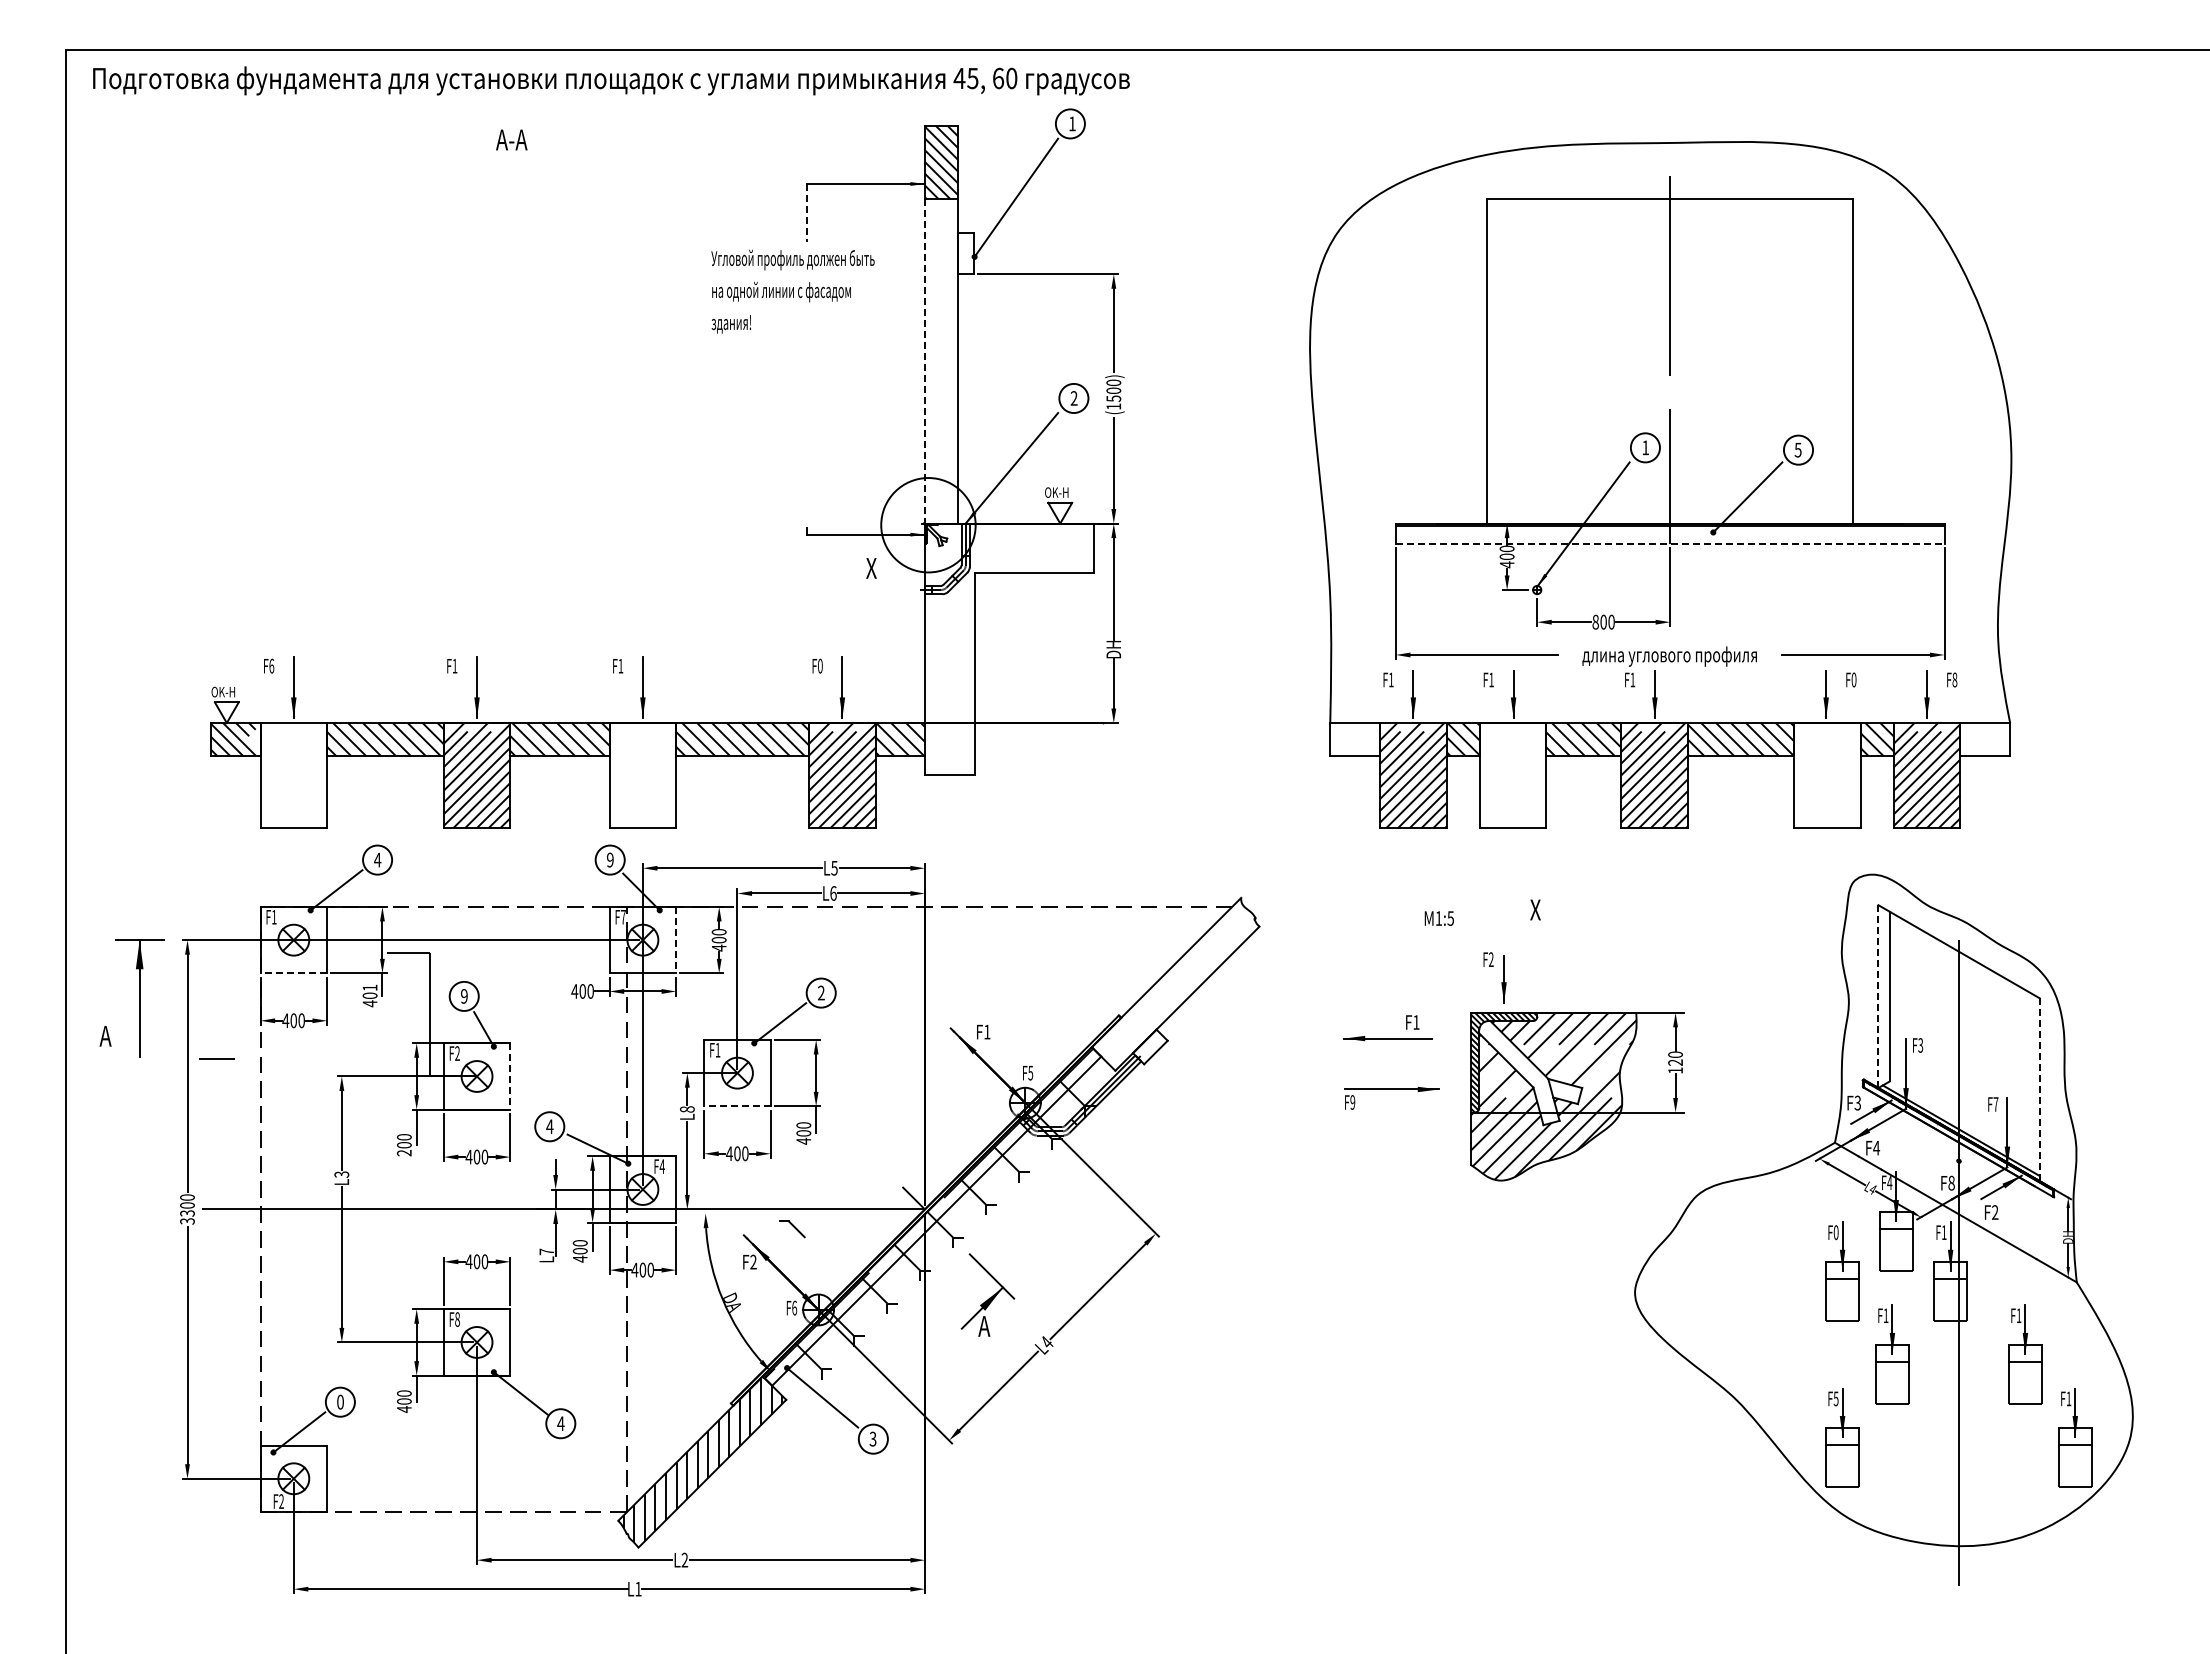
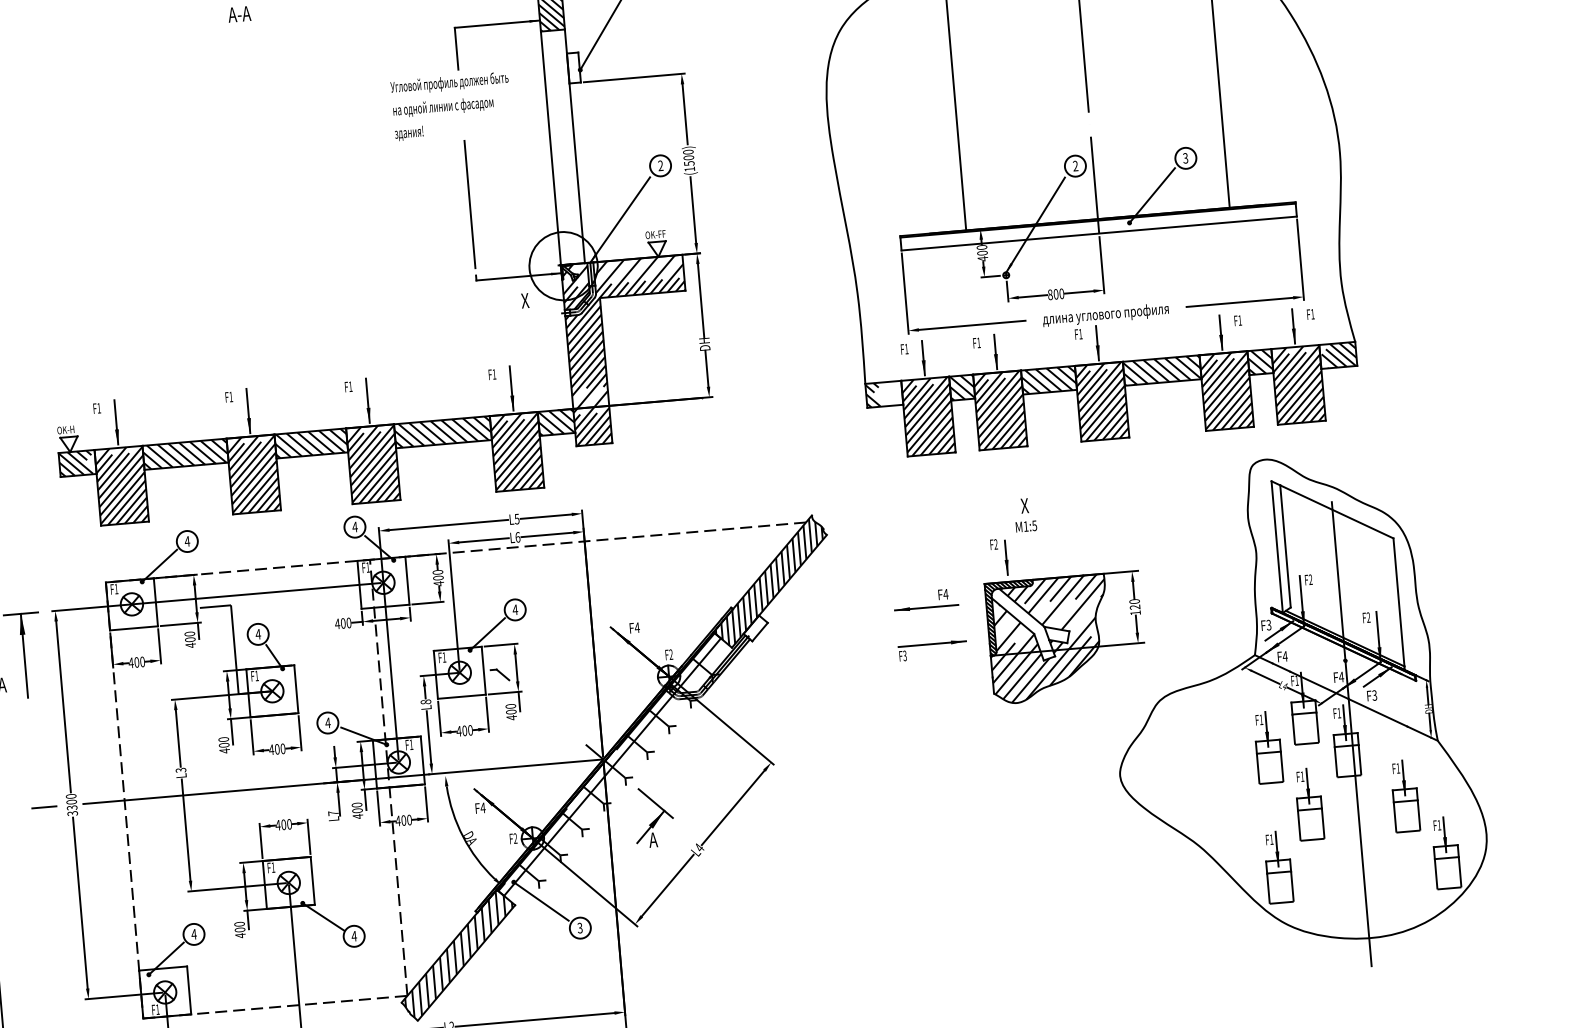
line: (806, 213) -> (456, 49), dashed -> solid
line: (924, 361) -> (550, 148), dashed -> solid
line: (806, 428) -> (469, 204), added
text: (1645, 447) -> (1075, 165), 1 -> 2
text: (1798, 449) -> (1185, 157), 5 -> 3
text: (1068, 492) -> (662, 233), OK-H -> OK-FF
line: (1670, 543) -> (1099, 233), dashed -> solid
hatch: (942, 554) -> (575, 286), added
hatch: (1008, 648) -> (628, 350), added
text: (271, 665) -> (98, 407), F6 -> F1
text: (820, 665) -> (494, 373), F0 -> F1
text: (1853, 679) -> (1239, 320), F0 -> F1
text: (1954, 679) -> (1312, 313), F8 -> F1
hatch: (1339, 739) -> (873, 395), added
hatch: (1986, 739) -> (1339, 355), added
hatch: (293, 775) -> (121, 485), added
hatch: (642, 775) -> (373, 464), added
hatch: (1512, 775) -> (999, 410), added
hatch: (1827, 775) -> (1226, 390), added
text: (610, 859) -> (355, 526), 9 -> 4
text: (623, 917) -> (368, 567), F7 -> F1
text: (1438, 918) -> (1025, 526), moved
line: (676, 940) -> (407, 580), dashed -> solid
line: (293, 973) -> (133, 628), dashed -> solid
hatch: (1174, 984) -> (769, 581), added
text: (369, 987) -> (189, 633), 401 -> 400
text: (821, 992) -> (515, 609), 2 -> 4
text: (464, 996) -> (258, 634), 9 -> 4
line: (1878, 997) -> (1277, 547), dashed -> solid
text: (1415, 1022) -> (945, 594), F1 -> F4
text: (986, 1031) -> (636, 627), F1 -> F4
text: (1920, 1045) -> (1310, 579), F3 -> F2
text: (457, 1053) -> (256, 675), F2 -> F1
line: (216, 1058) -> (43, 806), moved
text: (1030, 1072) -> (670, 654), F5 -> F2
line: (510, 1076) -> (296, 689), dashed -> solid
line: (2039, 1087) -> (1398, 602), dashed -> solid
text: (1352, 1102) -> (904, 655), F9 -> F3
text: (1995, 1104) -> (1368, 617), F7 -> F2
line: (736, 1106) -> (461, 696), dashed -> solid
text: (403, 1152) -> (224, 750), 200 -> 400
text: (661, 1166) -> (410, 744), F4 -> F1
text: (1889, 1182) -> (1296, 680), F4 -> F1
text: (1951, 1182) -> (1341, 676), F8 -> F4
text: (1995, 1212) -> (1374, 695), F2 -> F3
part: (792, 1229) -> (499, 675), moved
text: (1835, 1232) -> (1260, 719), F0 -> F1
text: (753, 1261) -> (483, 807), F2 -> F4
text: (794, 1307) -> (515, 838), F6 -> F2
text: (457, 1319) -> (273, 867), F8 -> F1
text: (1835, 1398) -> (1271, 839), F5 -> F1
text: (340, 1401) -> (194, 933), 0 -> 4
text: (281, 1501) -> (157, 1009), F2 -> F1

